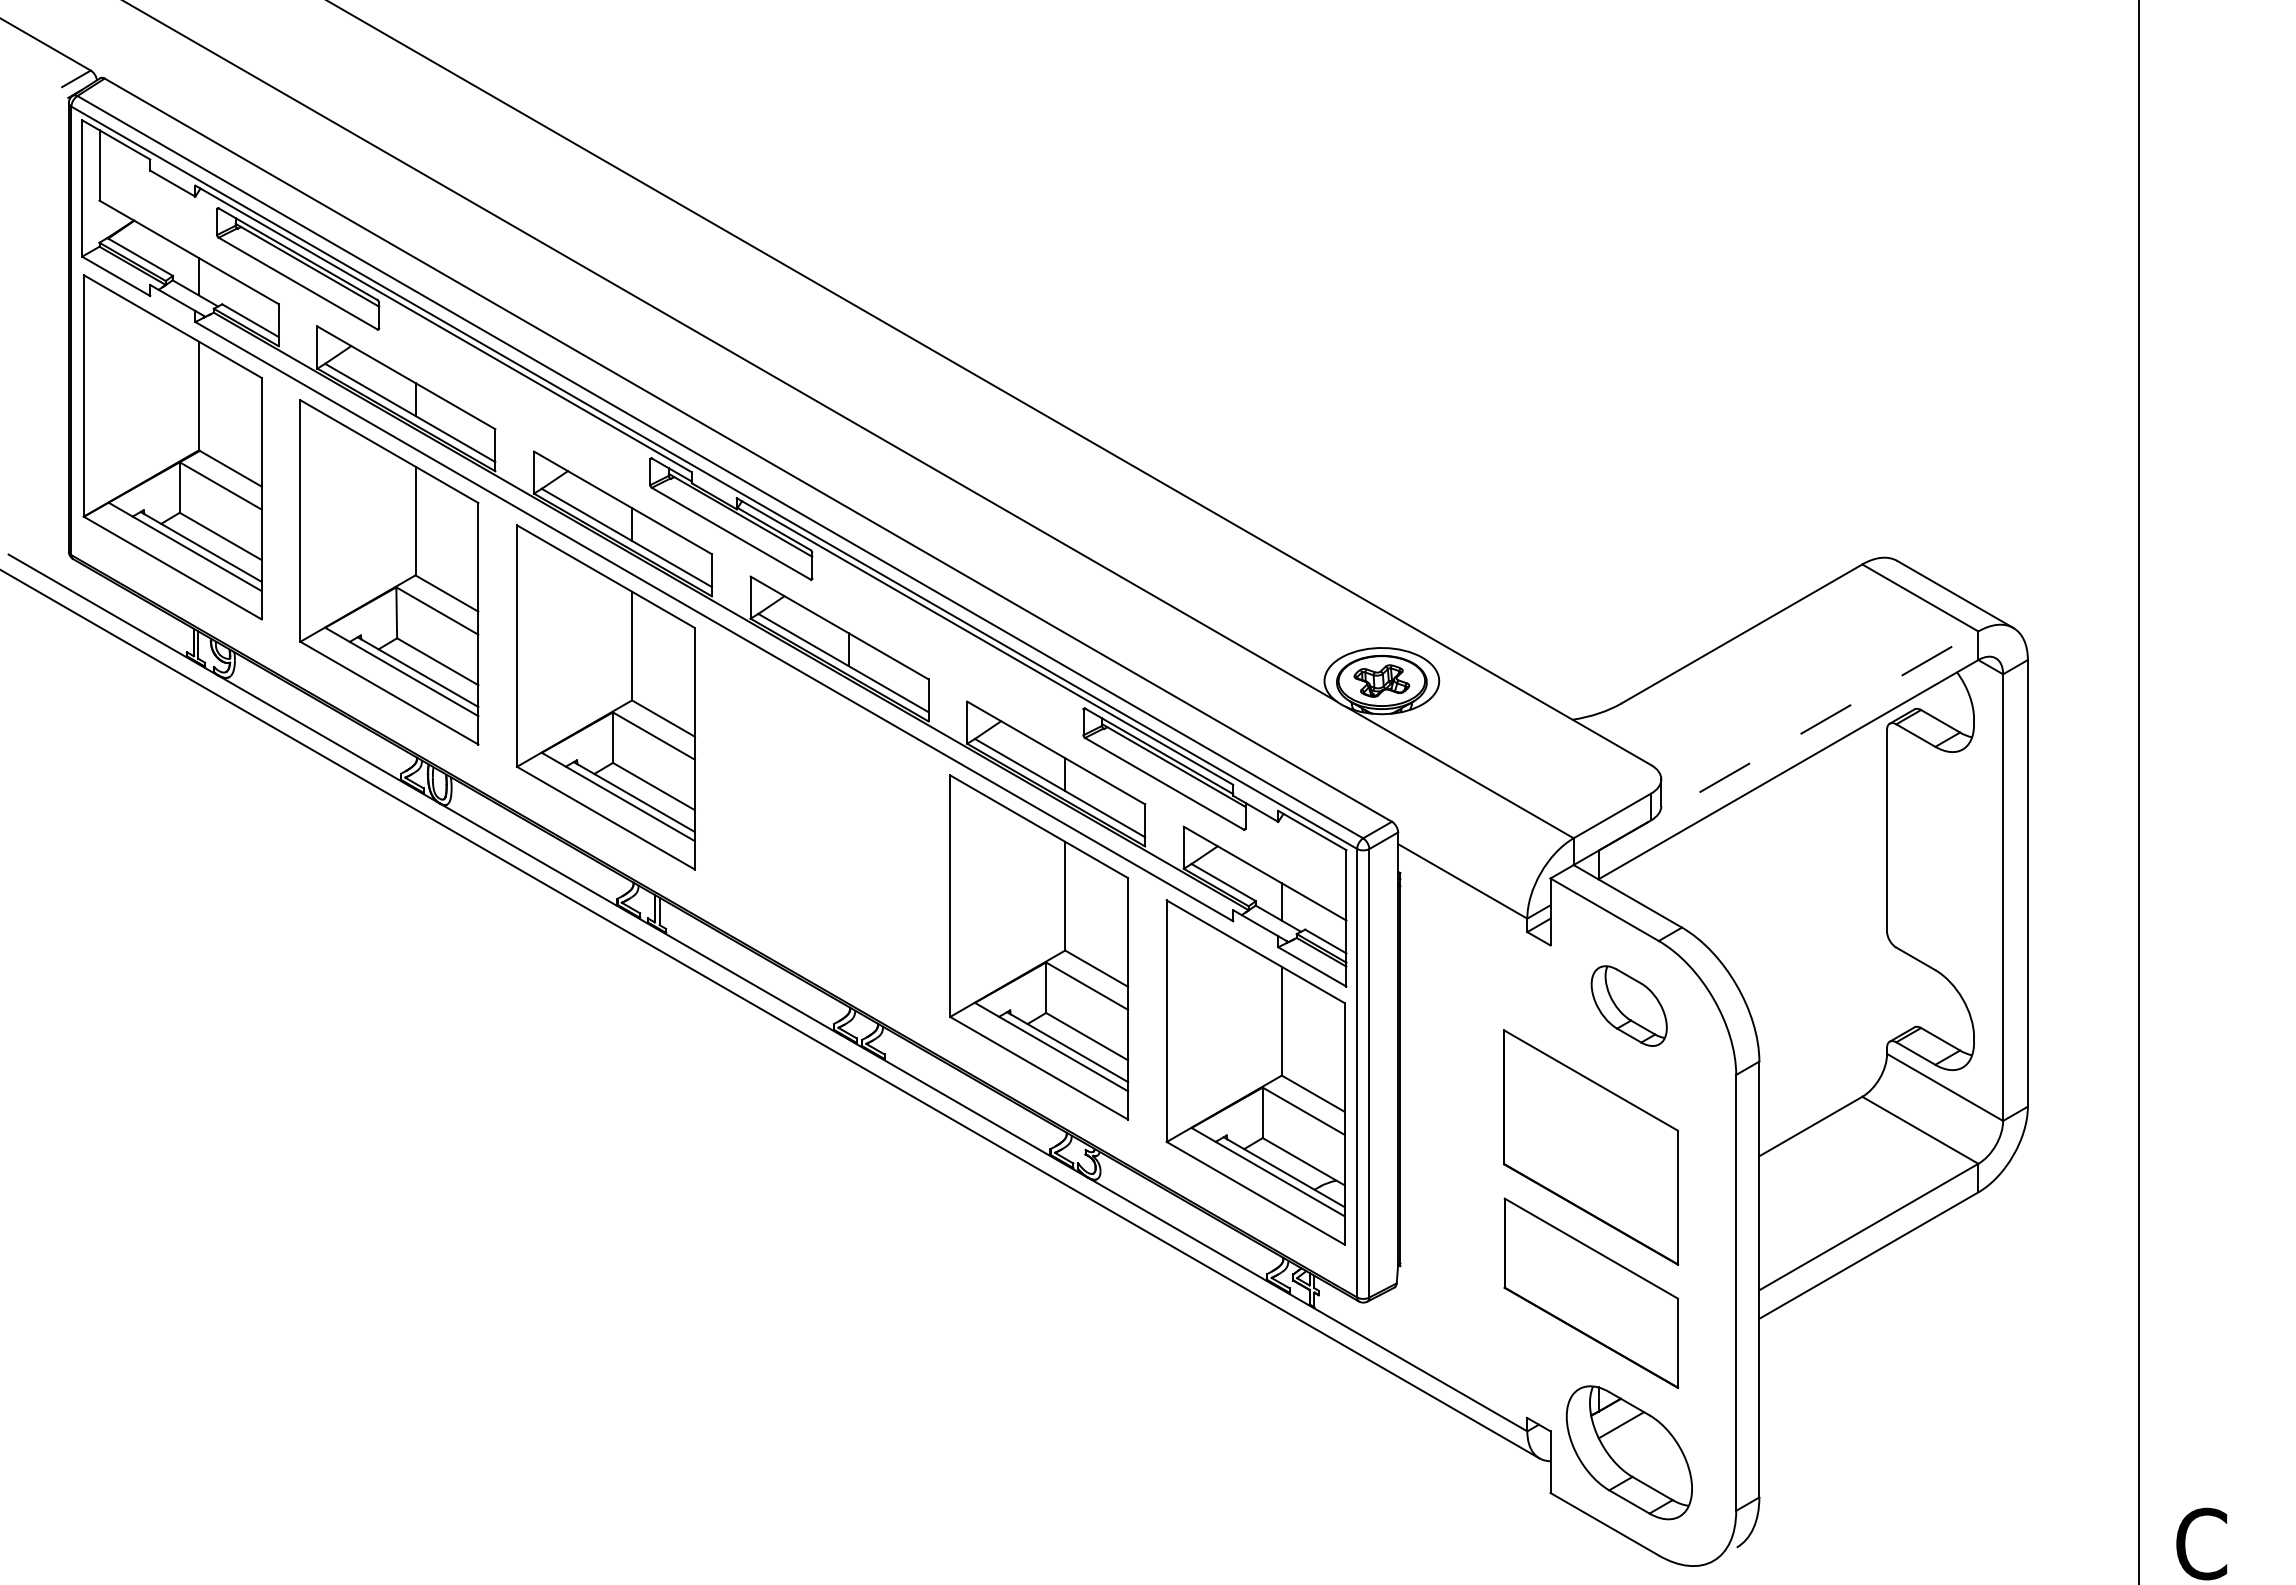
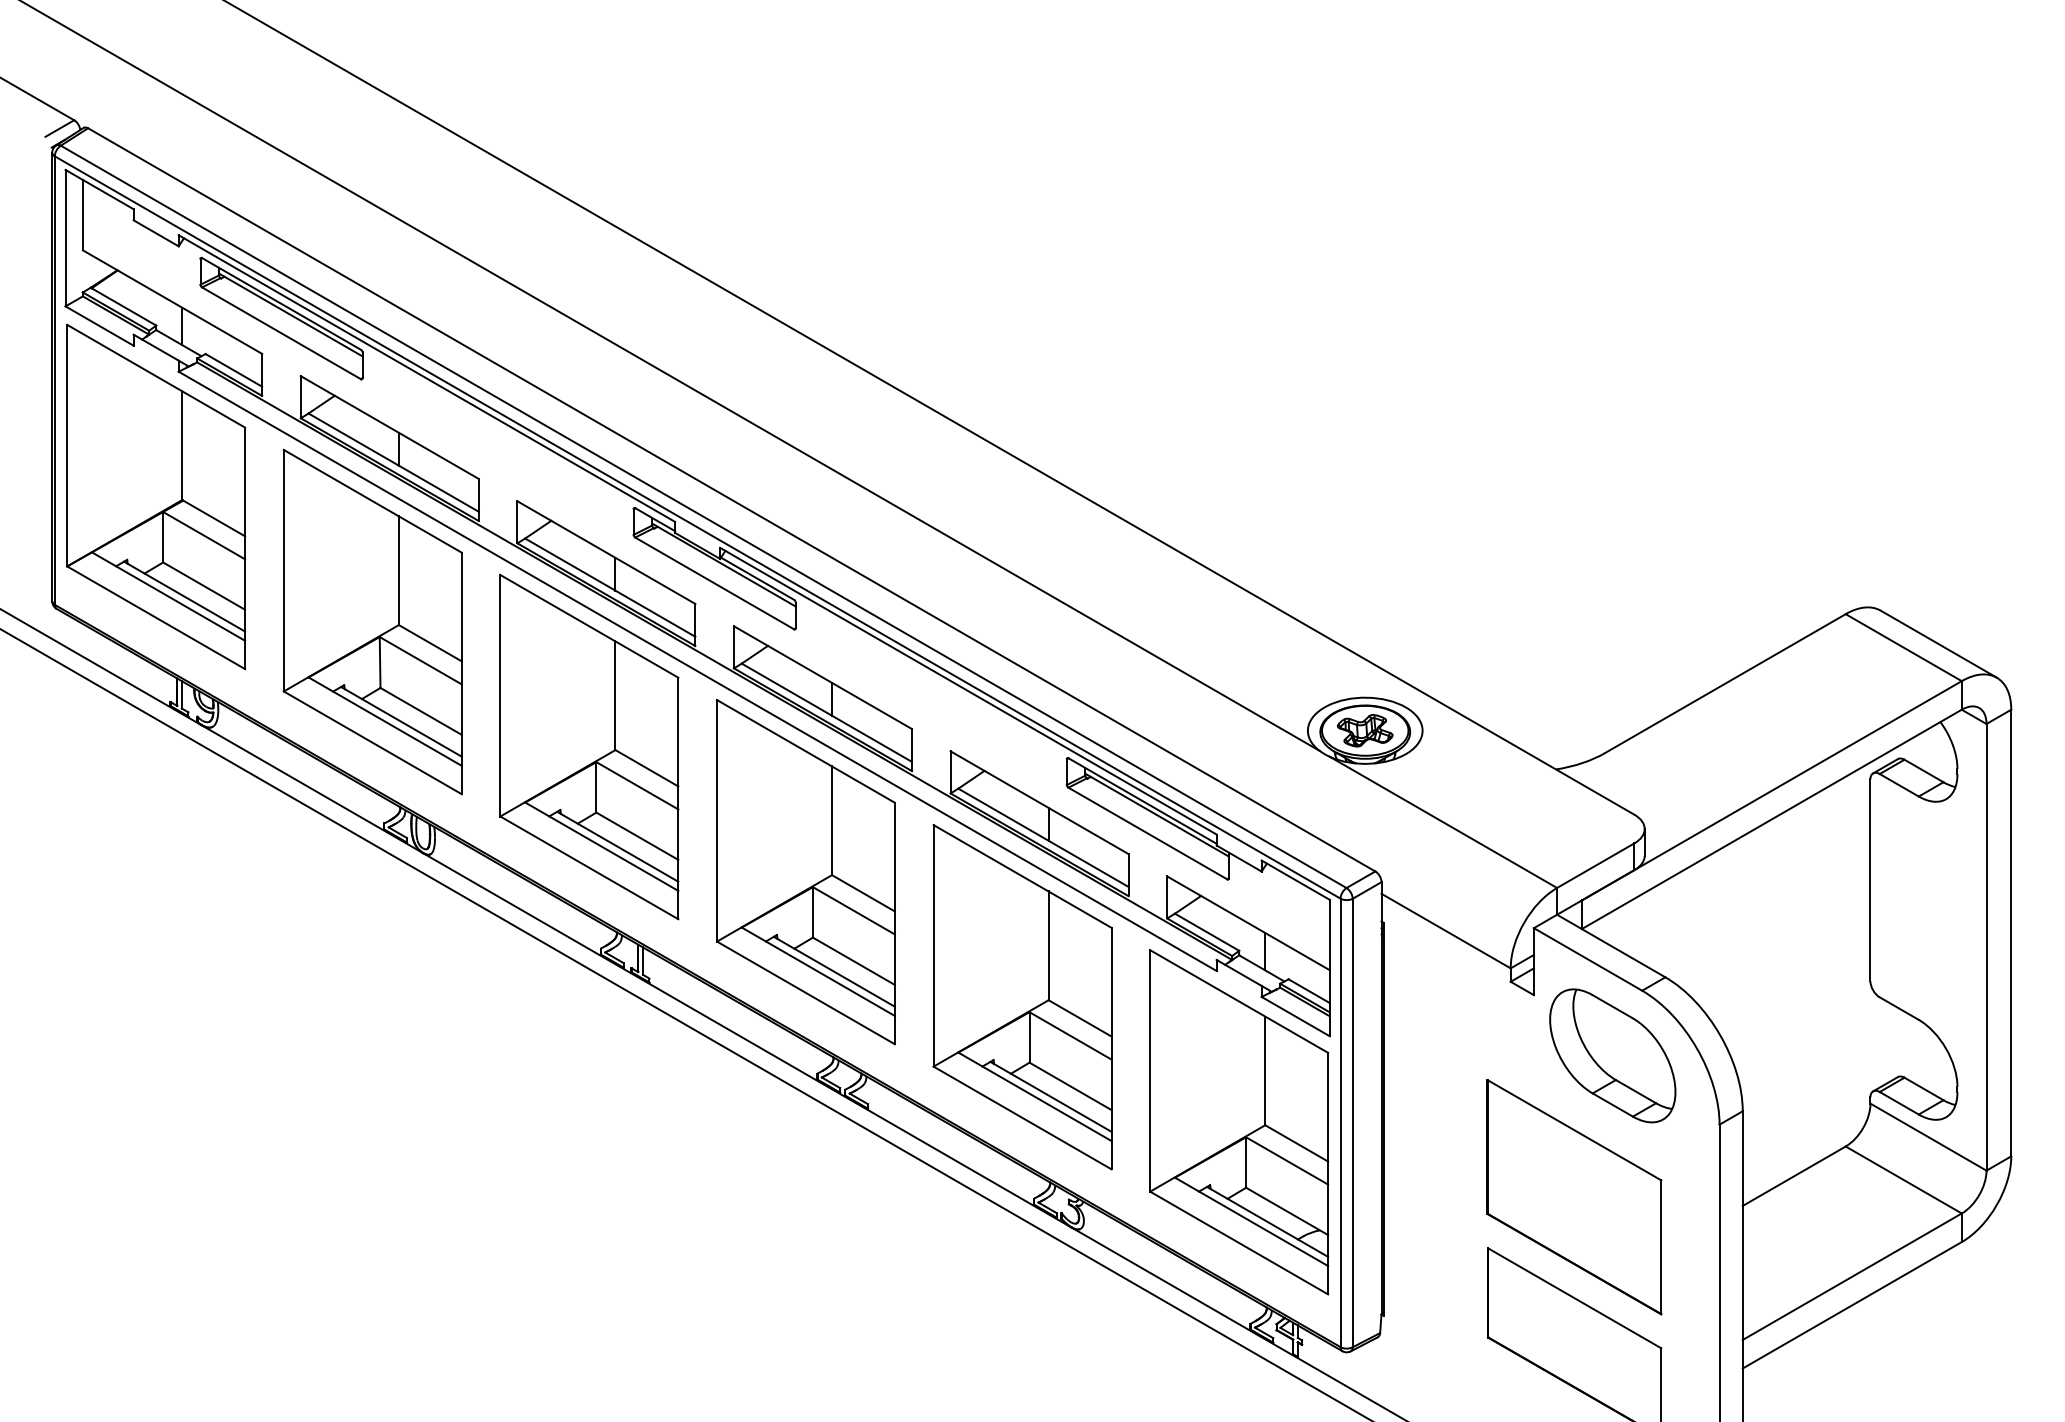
line: (1788, 740) -> (1771, 790), dashed -> solid
part: (822, 822) -> (805, 872), added
part: (1628, 1005) -> (1611, 1055), size x1.67

